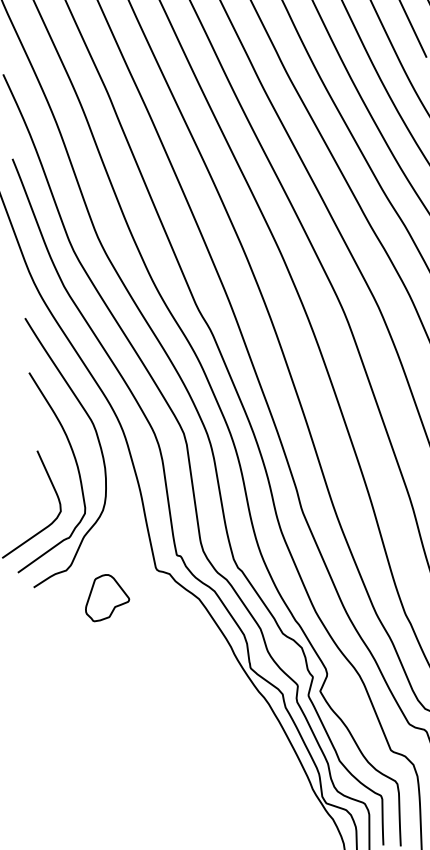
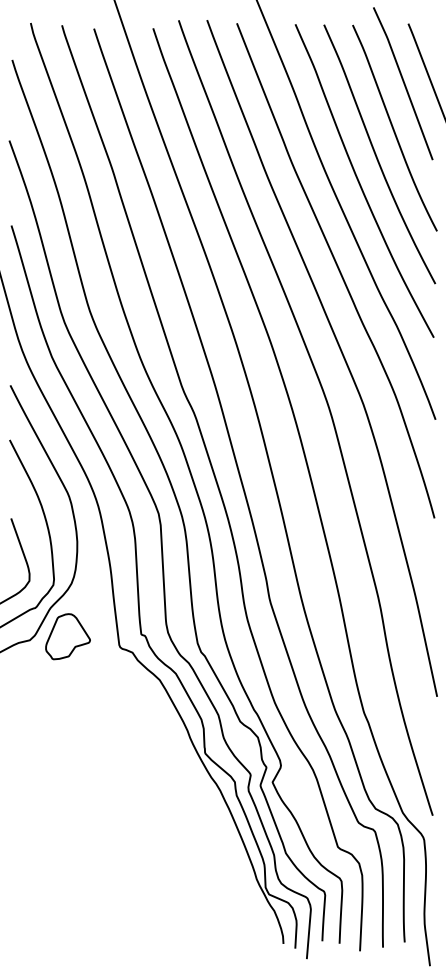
part: (106, 597) -> (67, 636), moved

